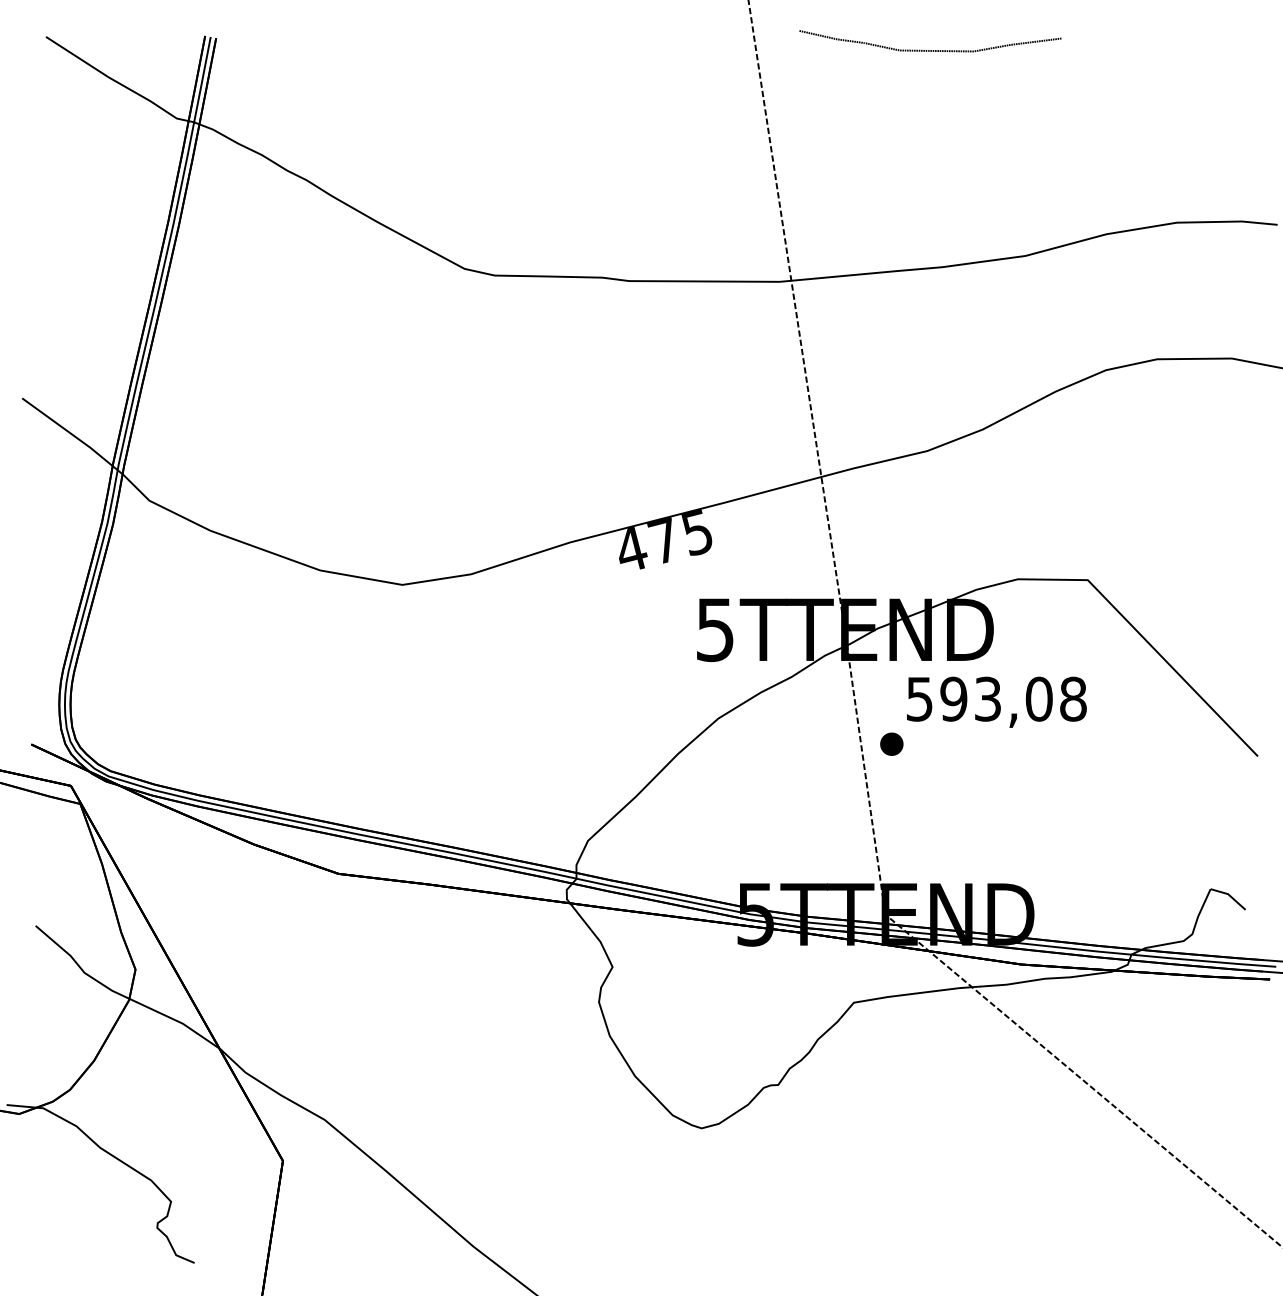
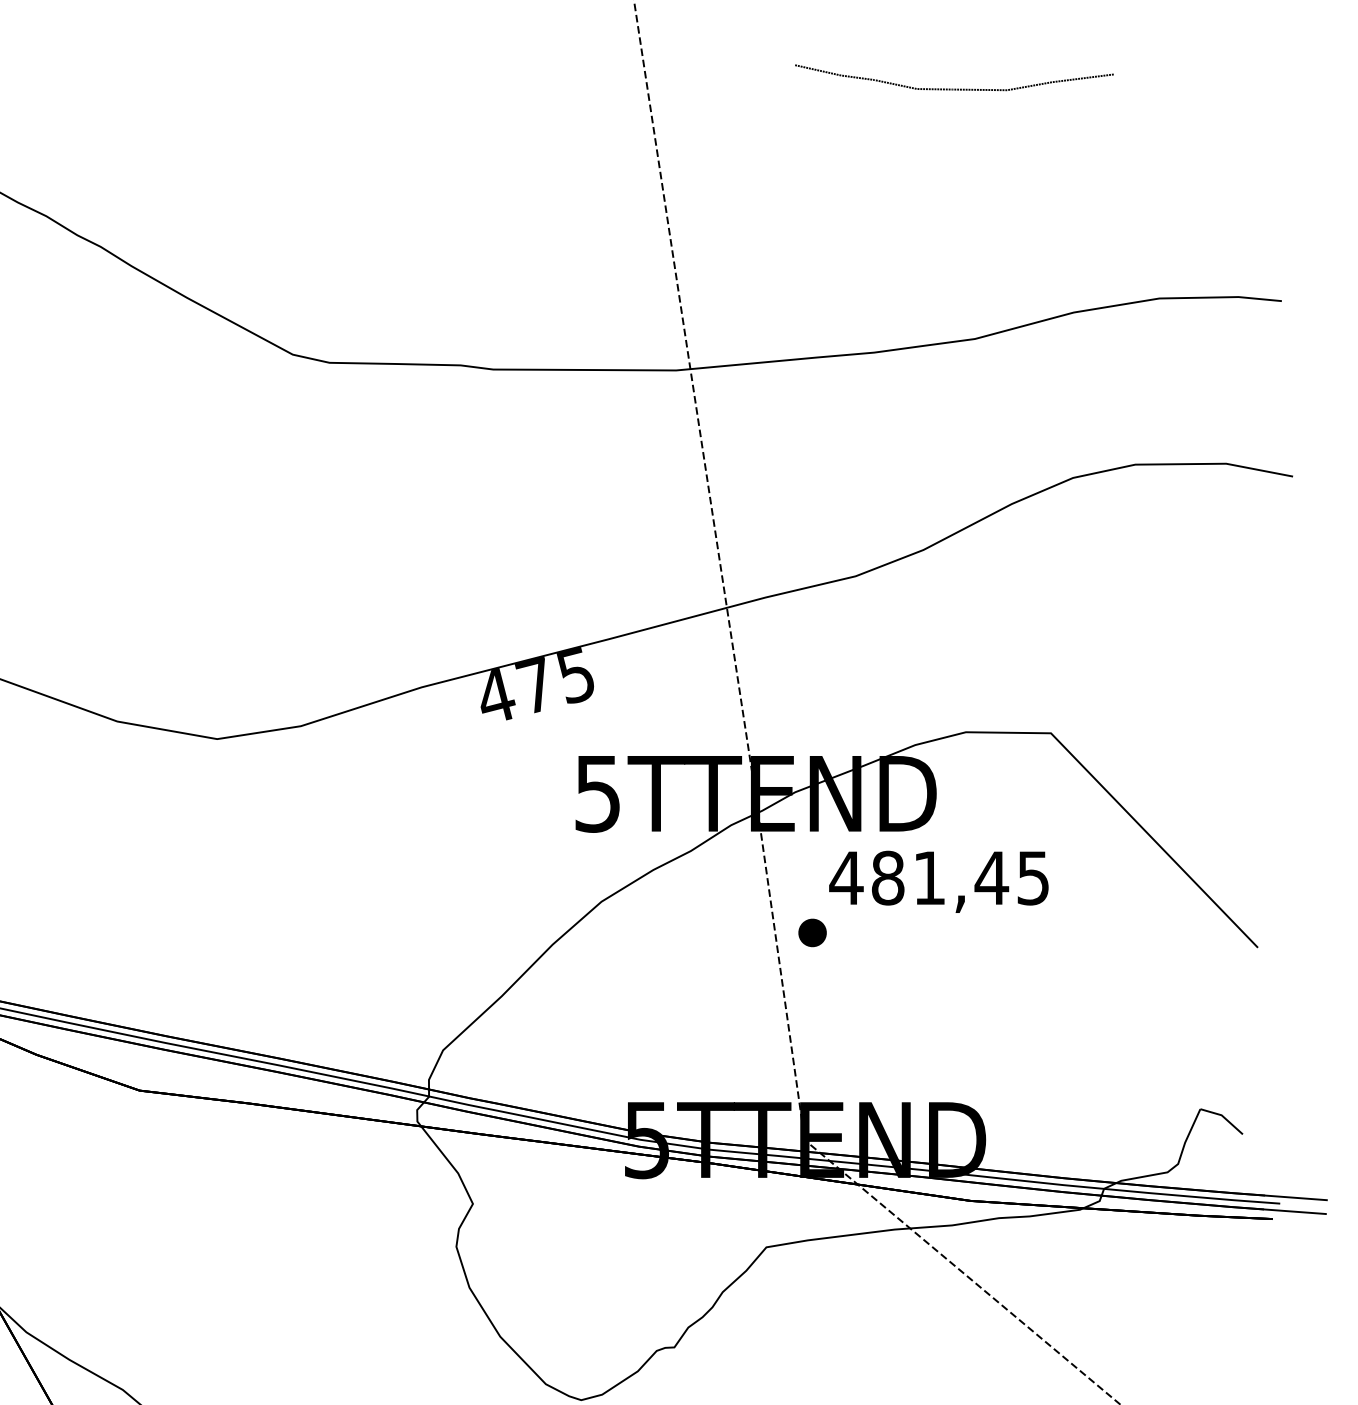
curve: (930, 50) -> (954, 89), moved
text: (995, 698) -> (938, 877), 593,08 -> 481,45

